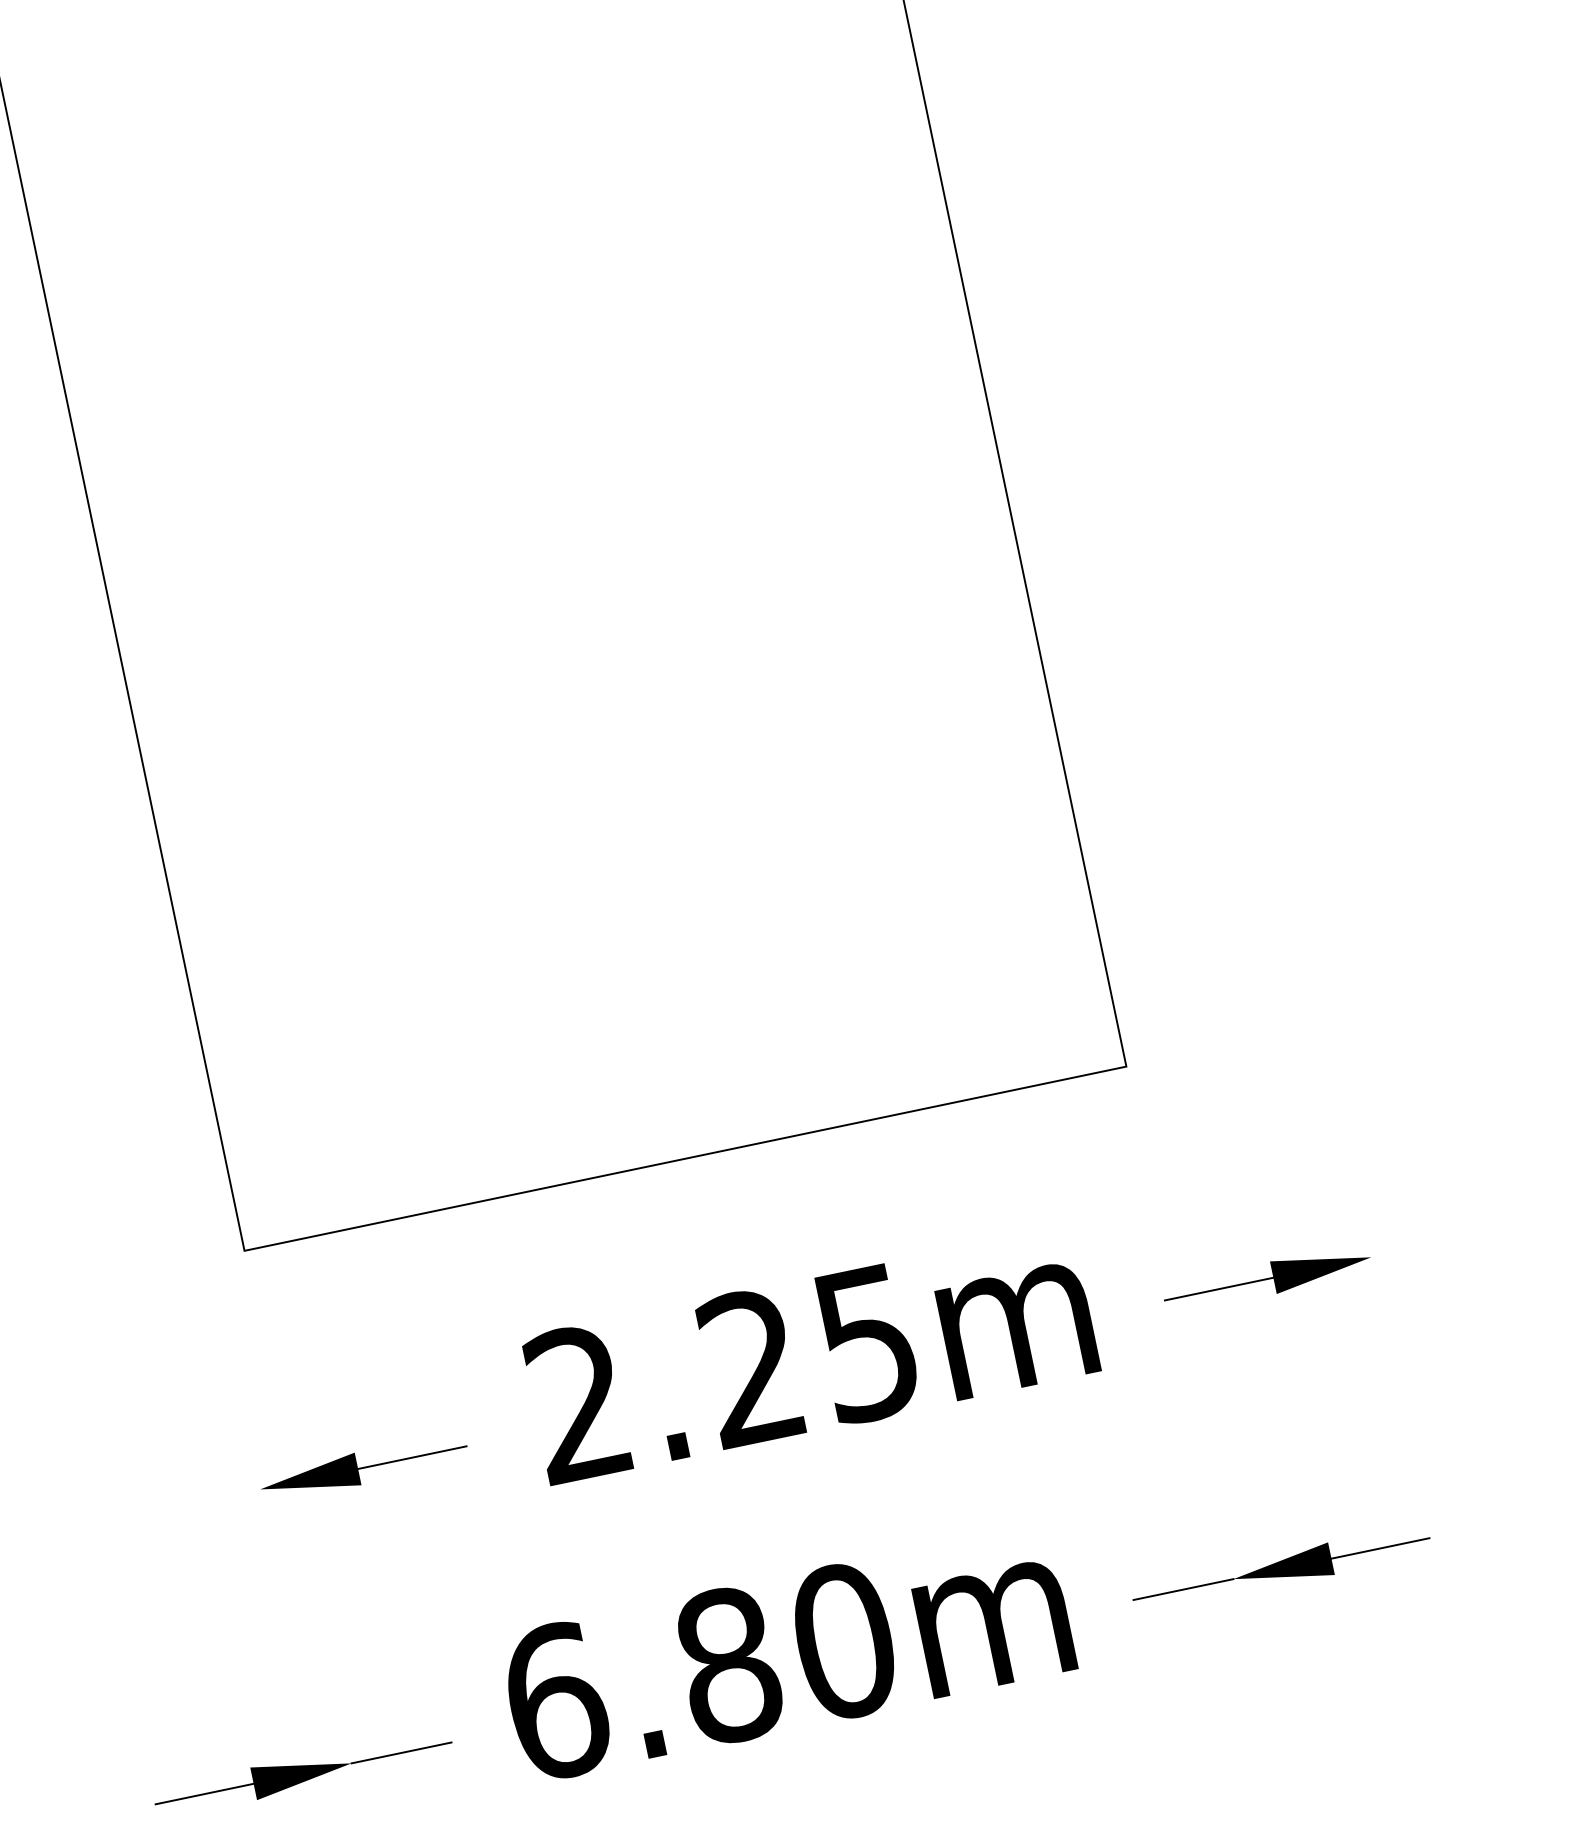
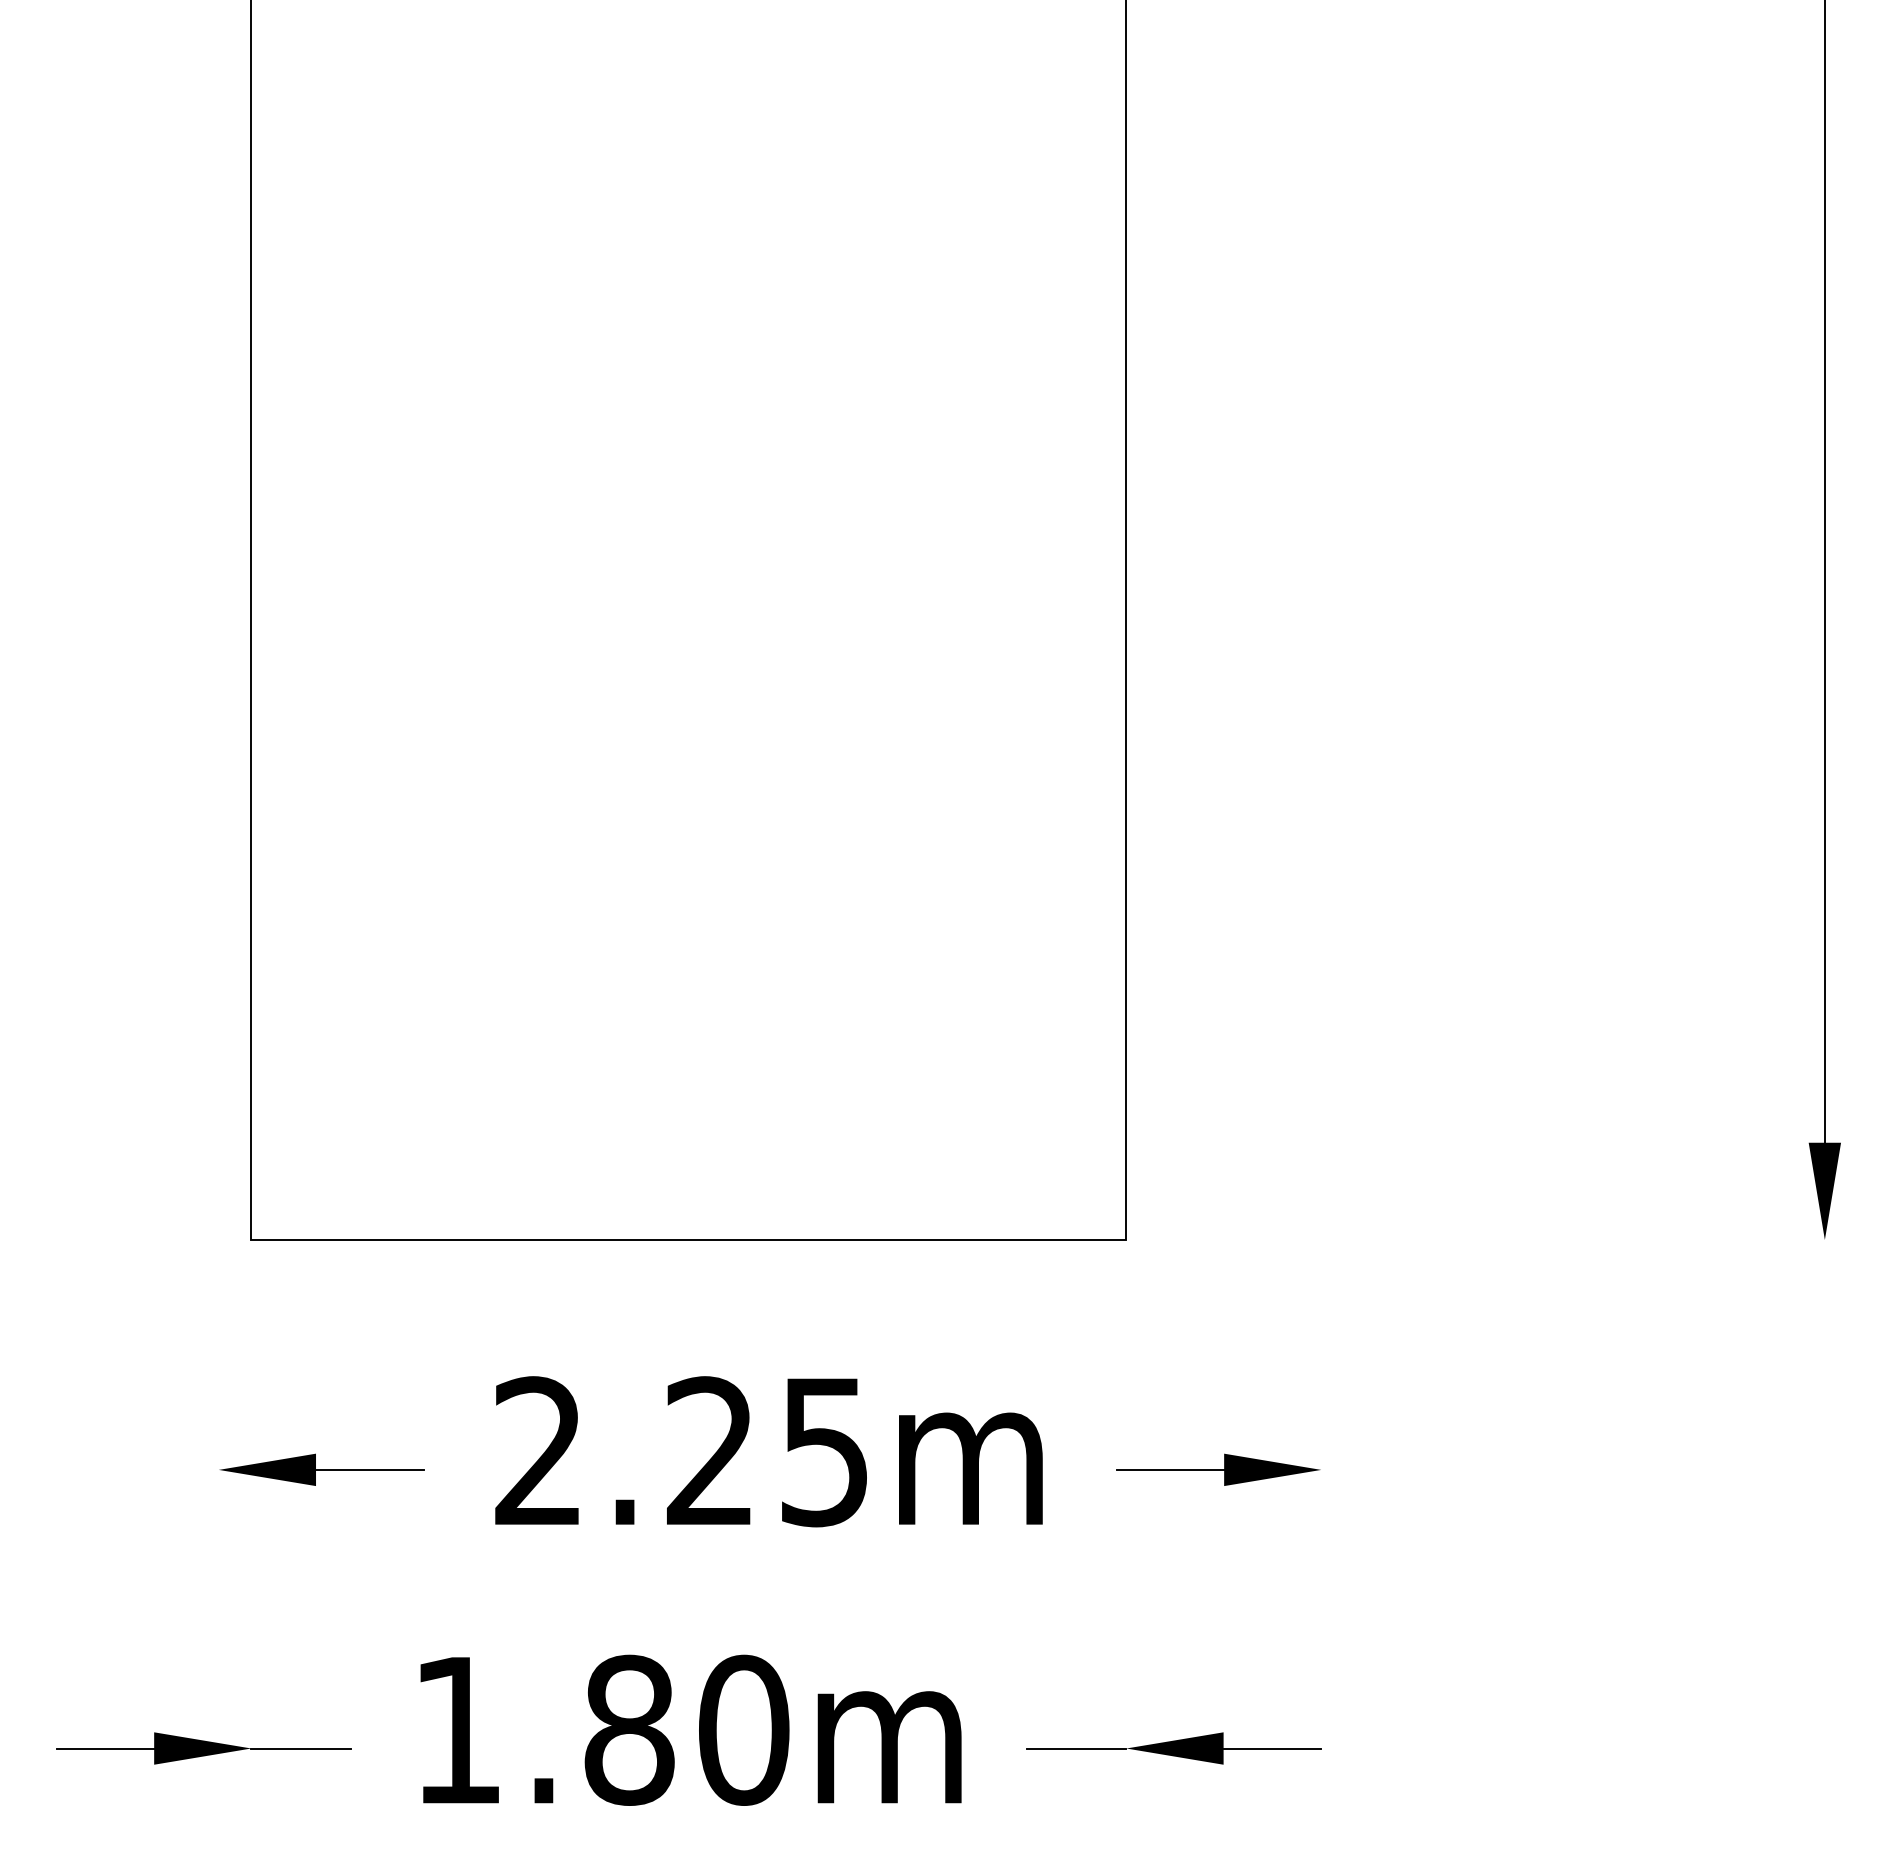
text: (556, 1700) -> (458, 1729), 6.80m -> 1.80m

